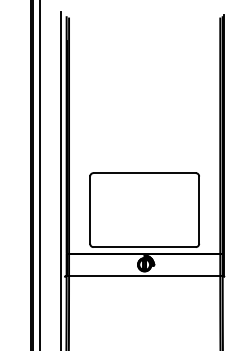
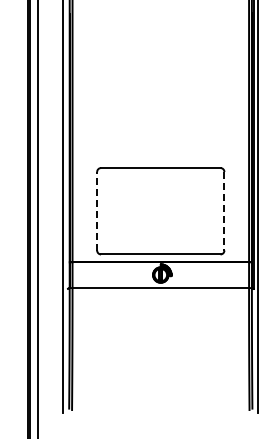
line: (90, 209) -> (97, 210), solid -> dashed
line: (199, 210) -> (224, 211), solid -> dashed

